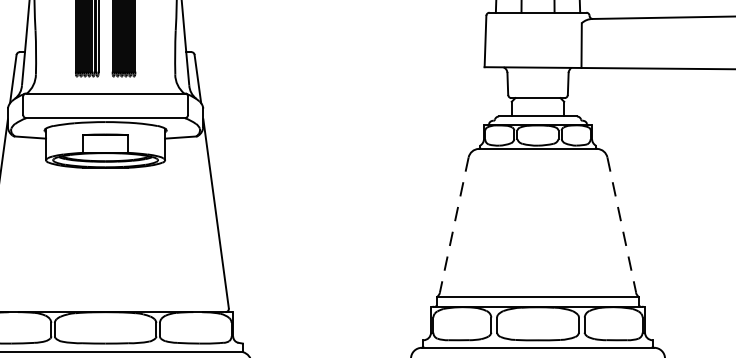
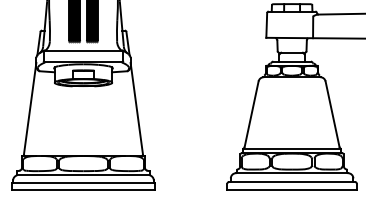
line: (453, 226) -> (251, 114), dashed -> solid
line: (621, 226) -> (332, 114), dashed -> solid

